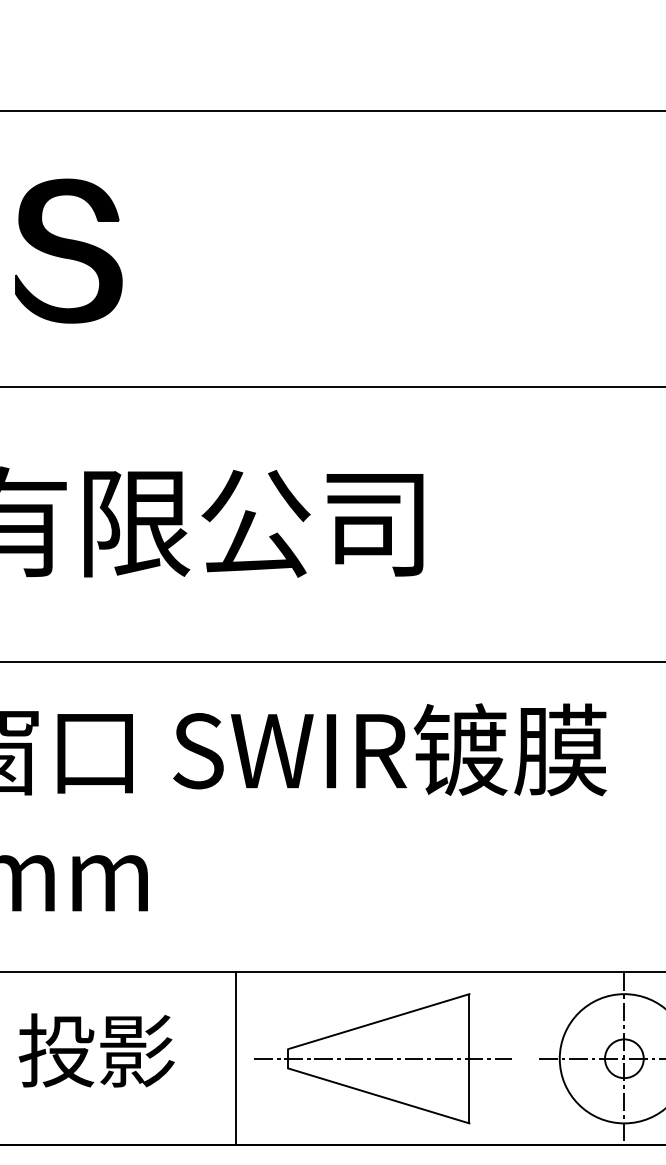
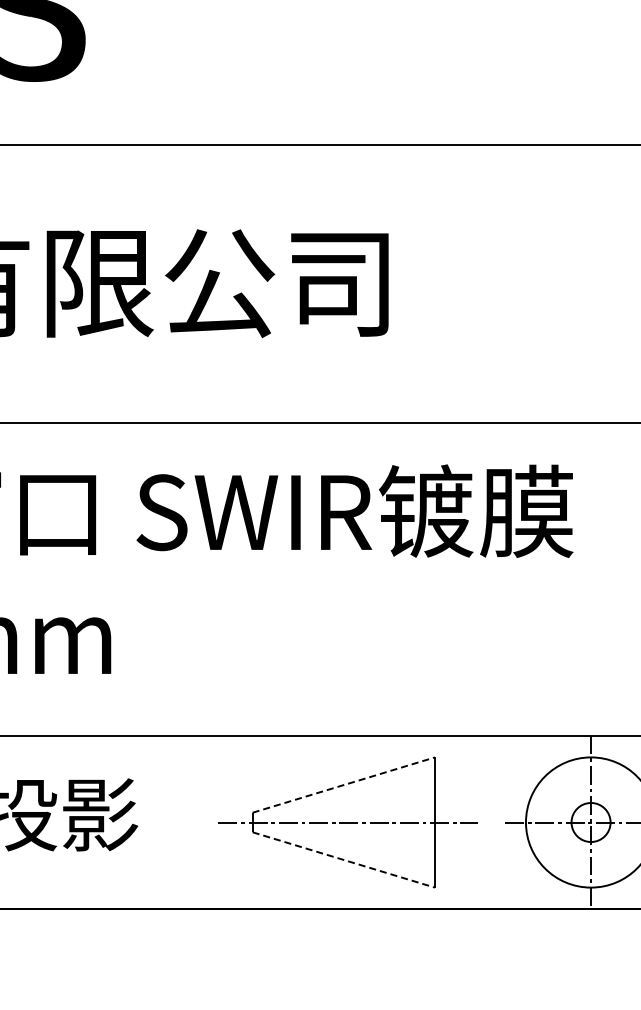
line: (378, 1021) -> (343, 784), solid -> dashed
line: (236, 1058) -> (200, 822), removed
line: (378, 1095) -> (343, 859), solid -> dashed

